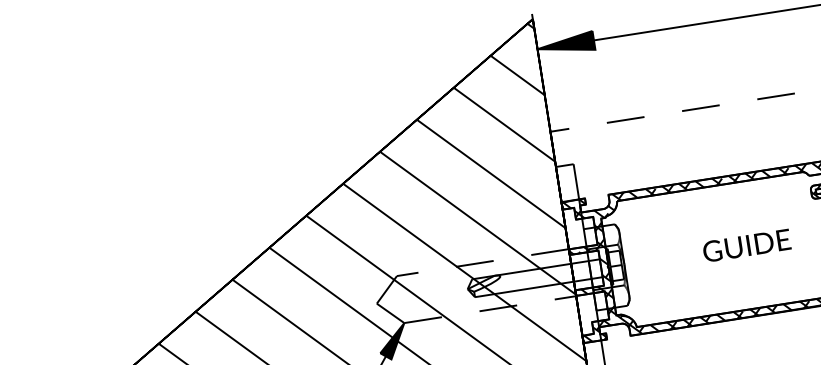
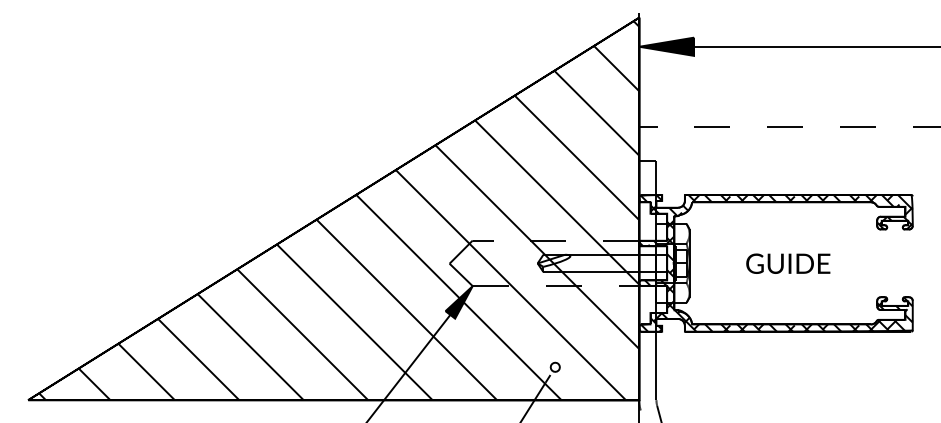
text: (747, 245) -> (788, 263), moved

